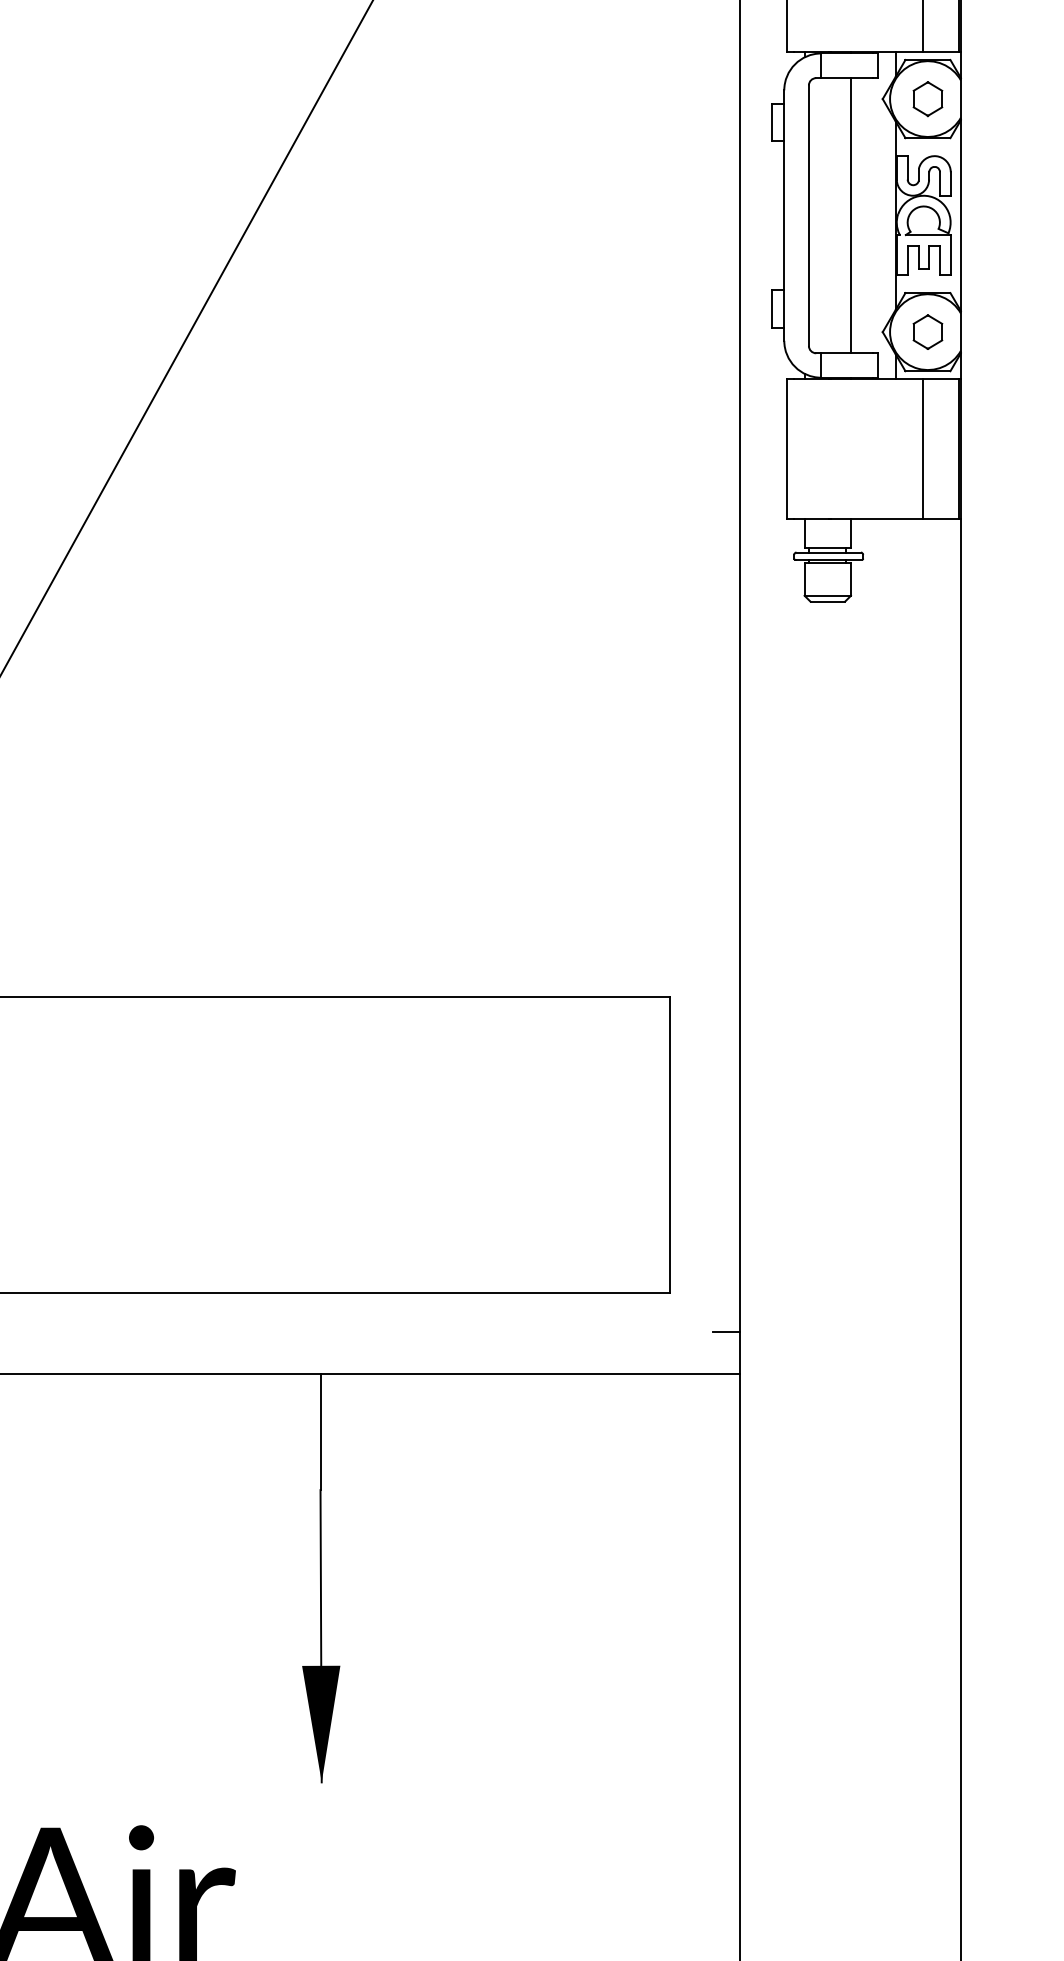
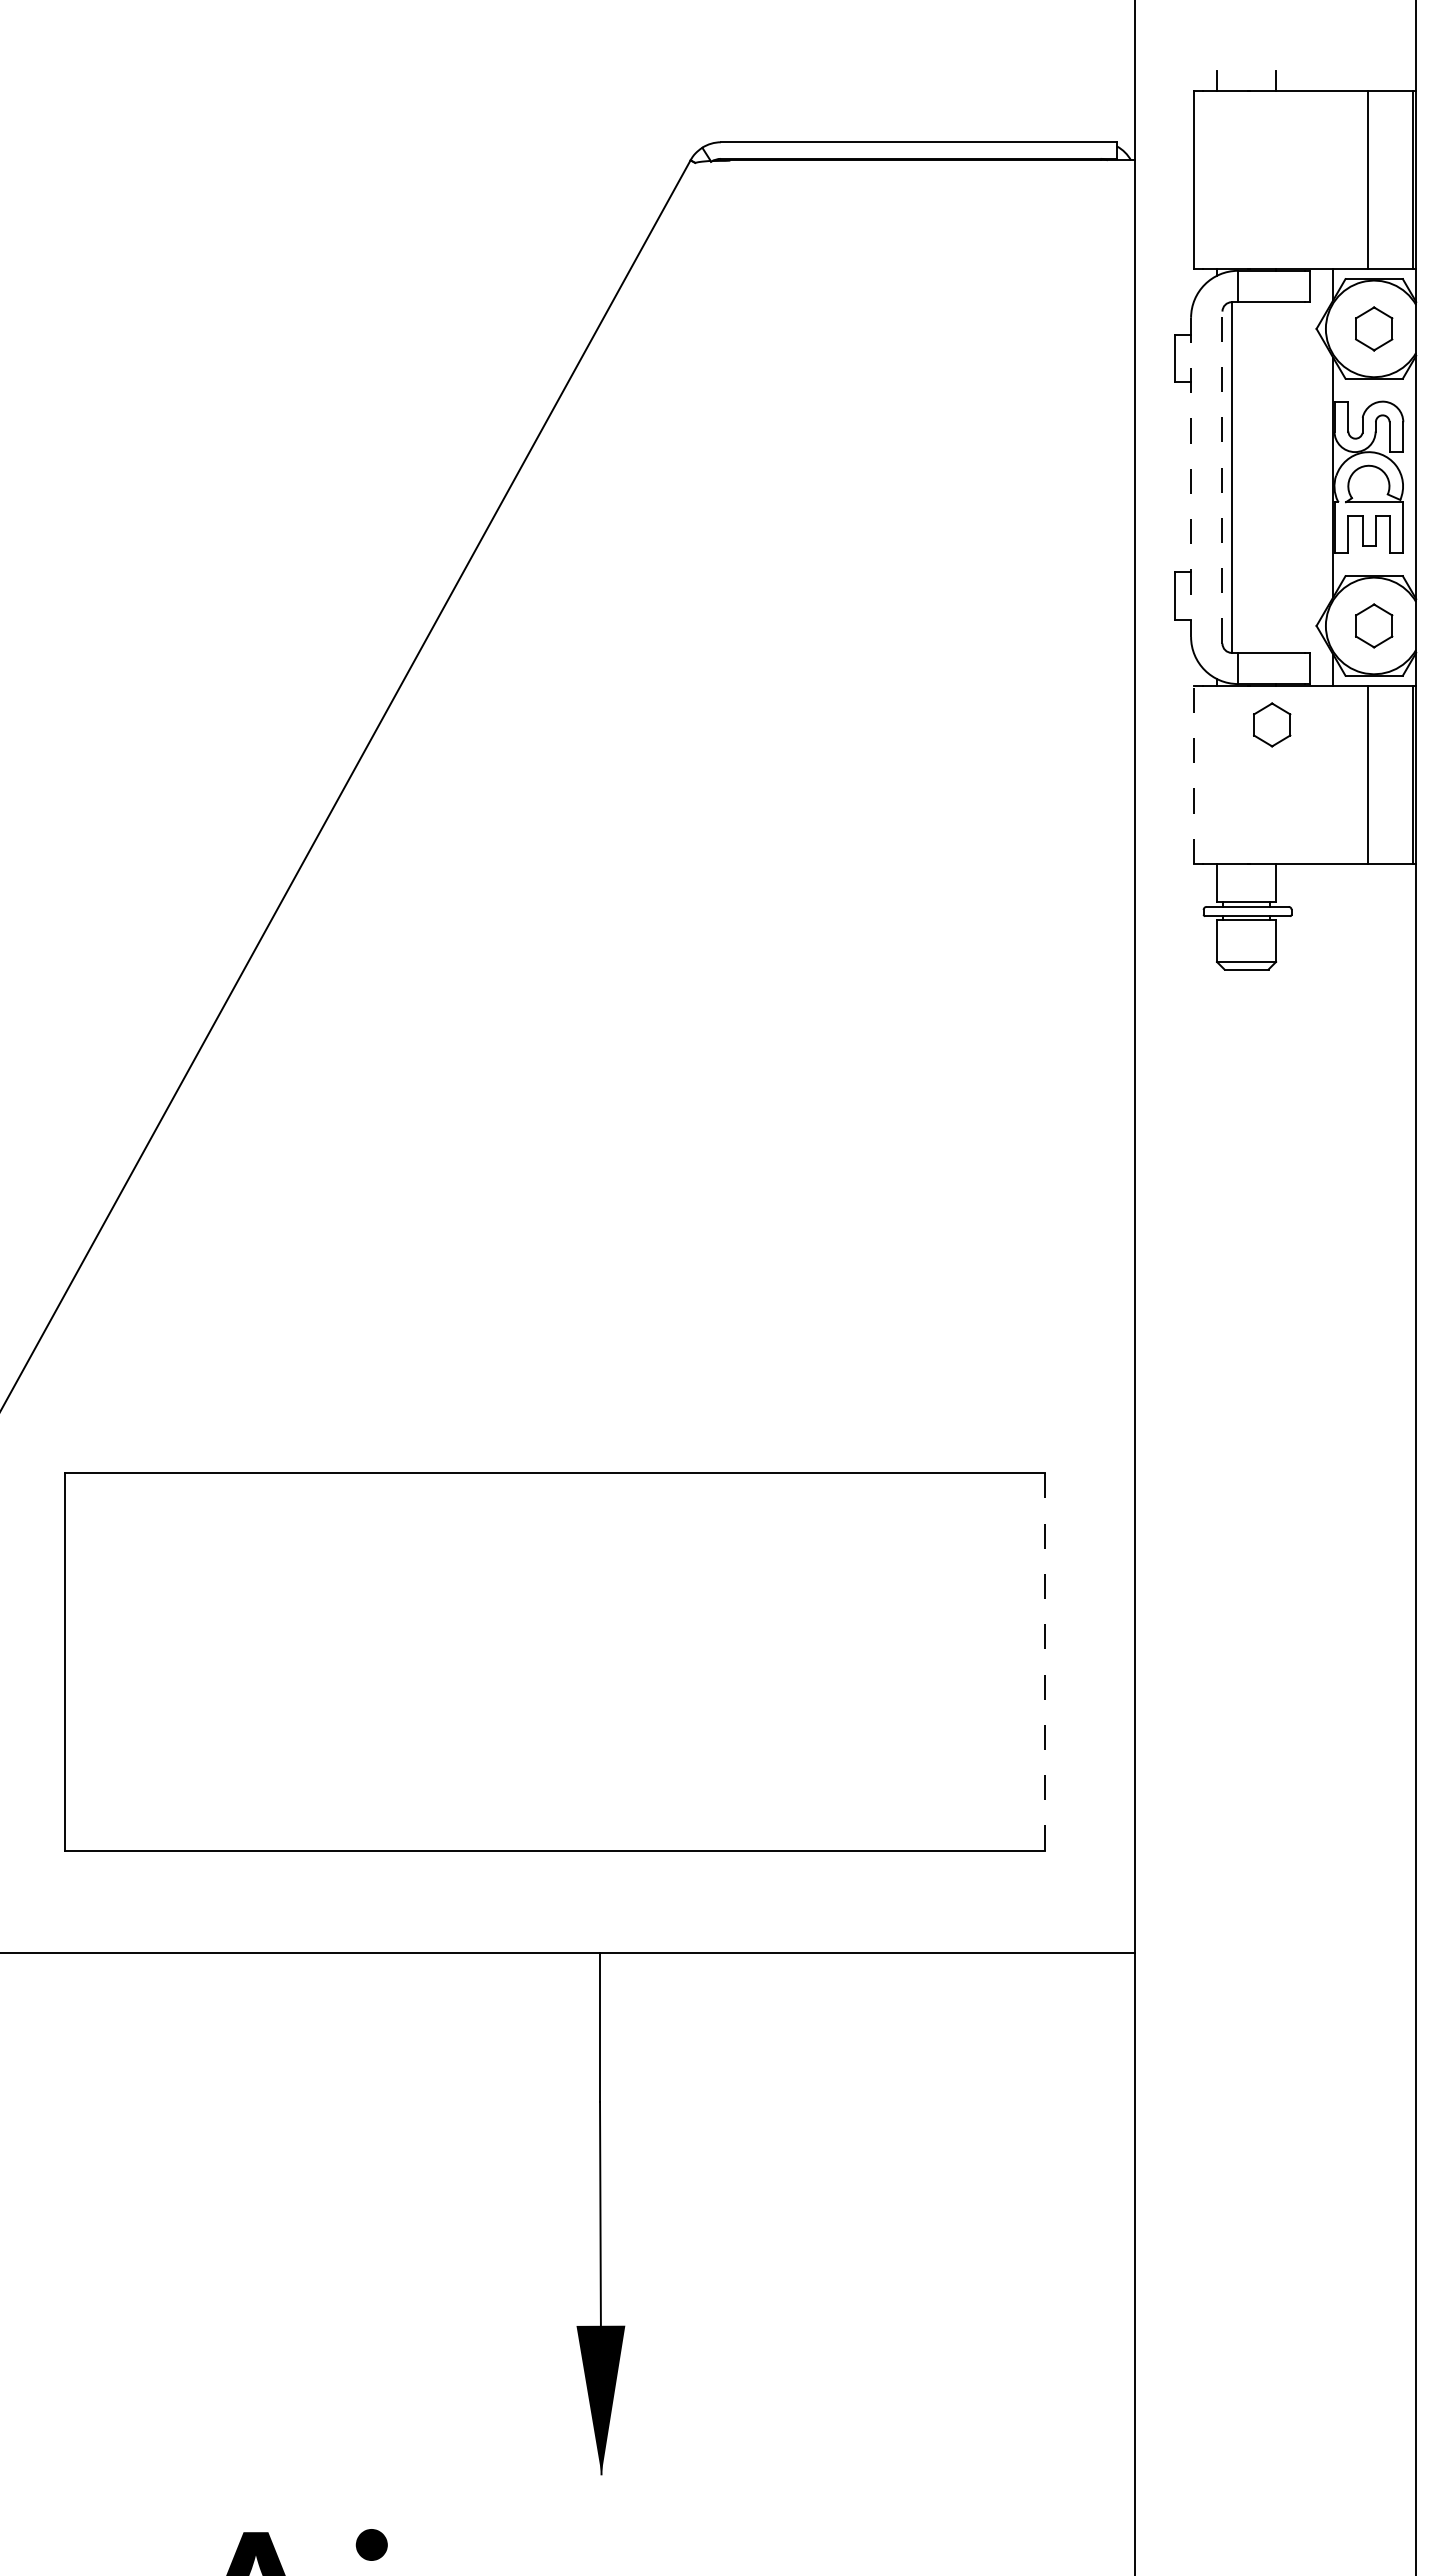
line: (784, 215) -> (1191, 477), solid -> dashed
line: (808, 215) -> (1222, 477), solid -> dashed
line: (851, 215) -> (1232, 477), moved
part: (848, 409) -> (1272, 724), added
line: (786, 448) -> (1194, 774), solid -> dashed
line: (670, 1144) -> (1045, 1661), solid -> dashed
line: (726, 1332) -> (1117, 1900), removed

